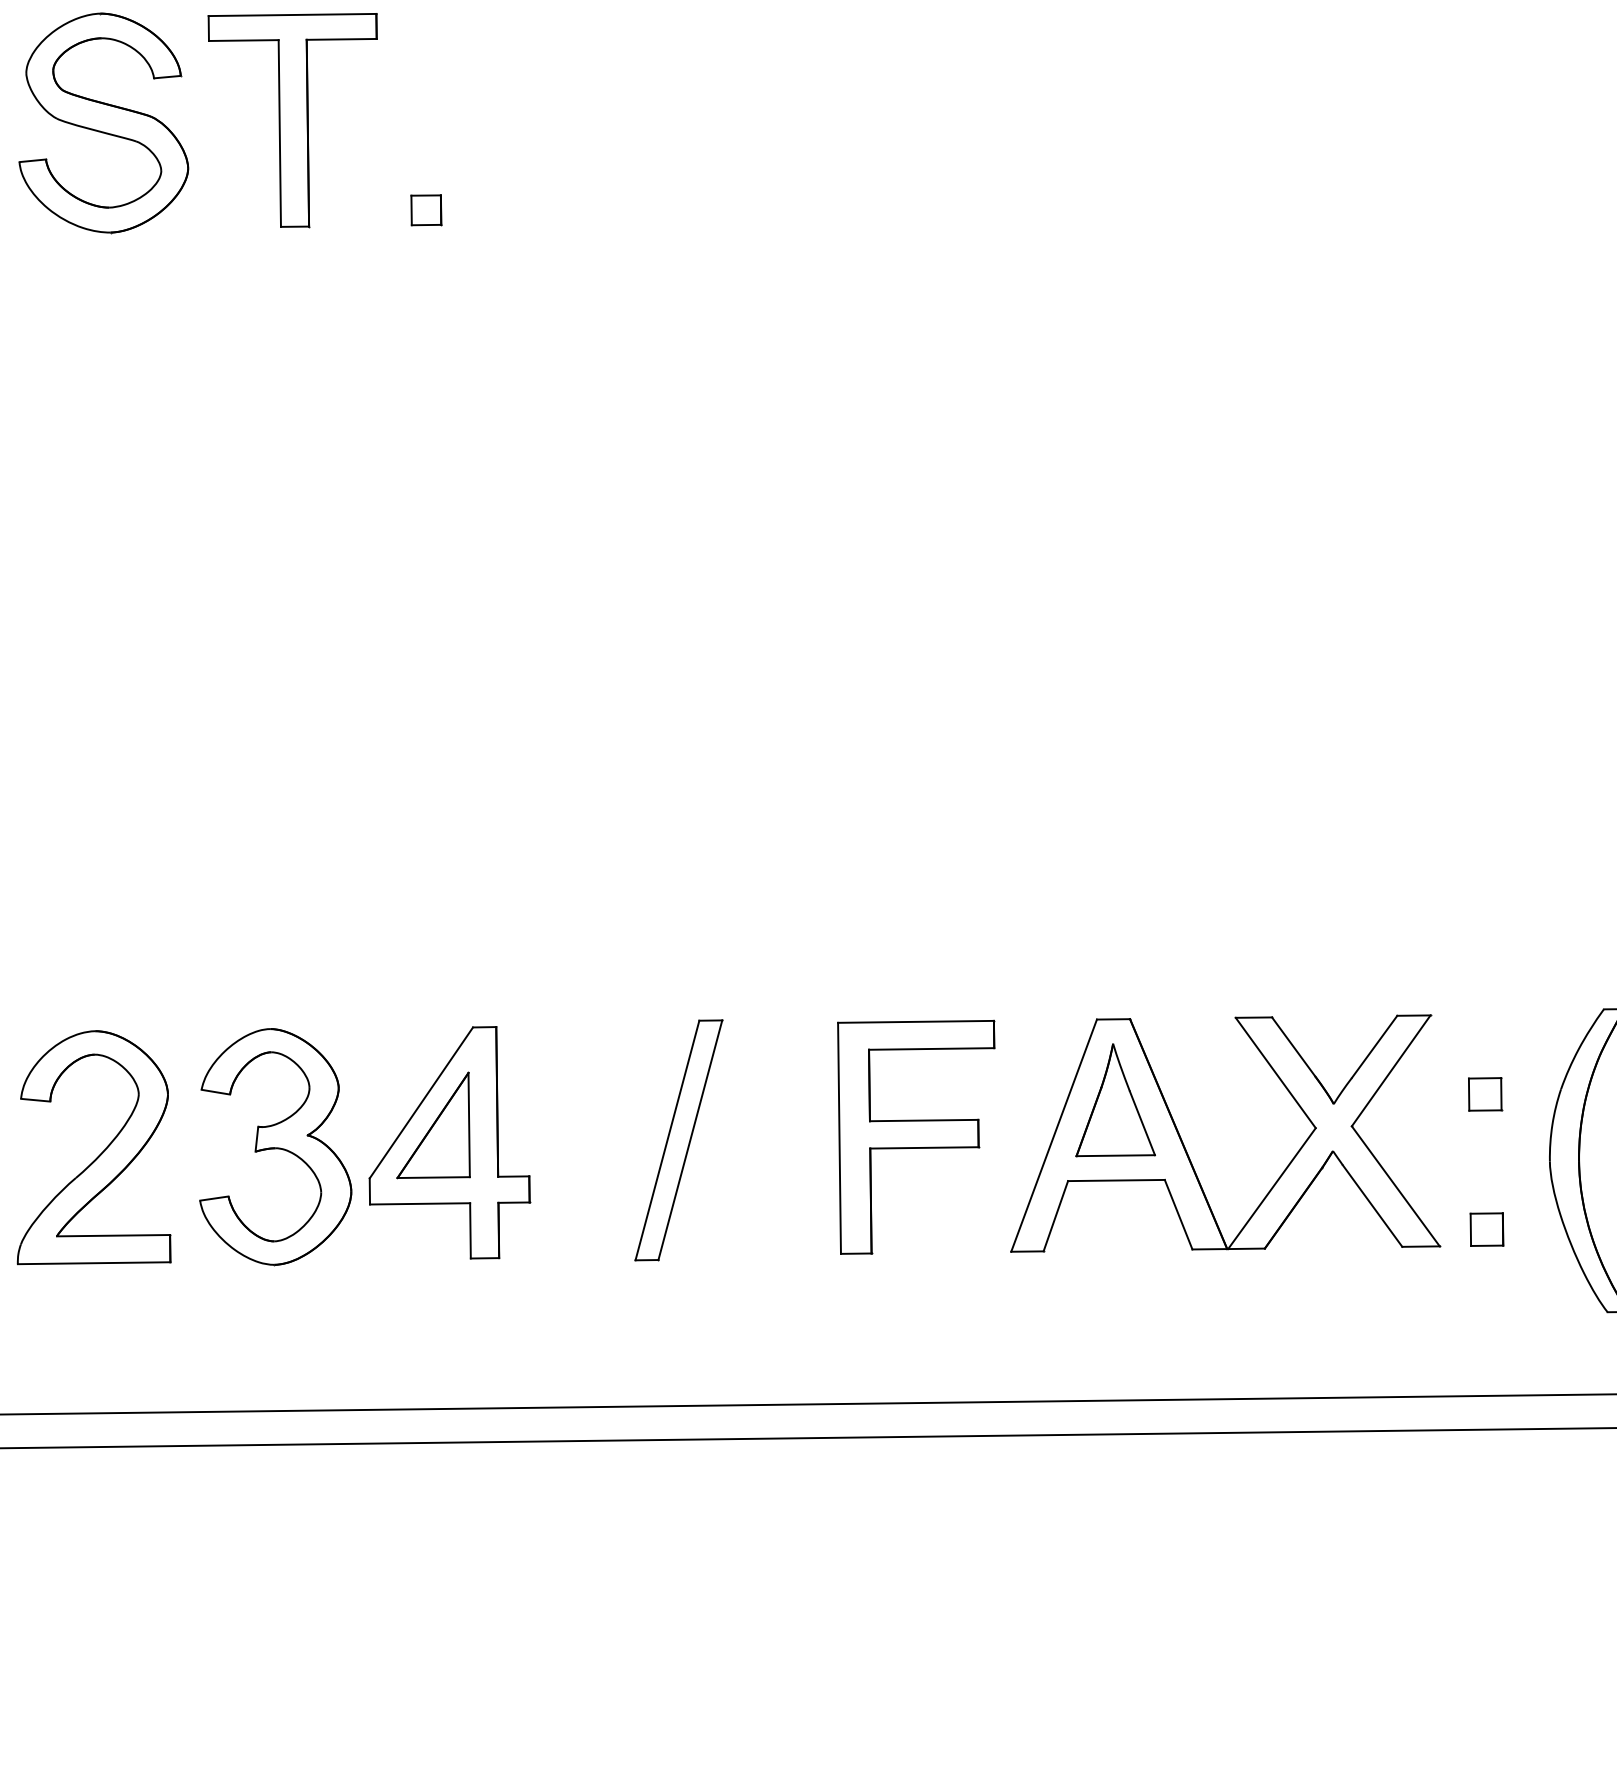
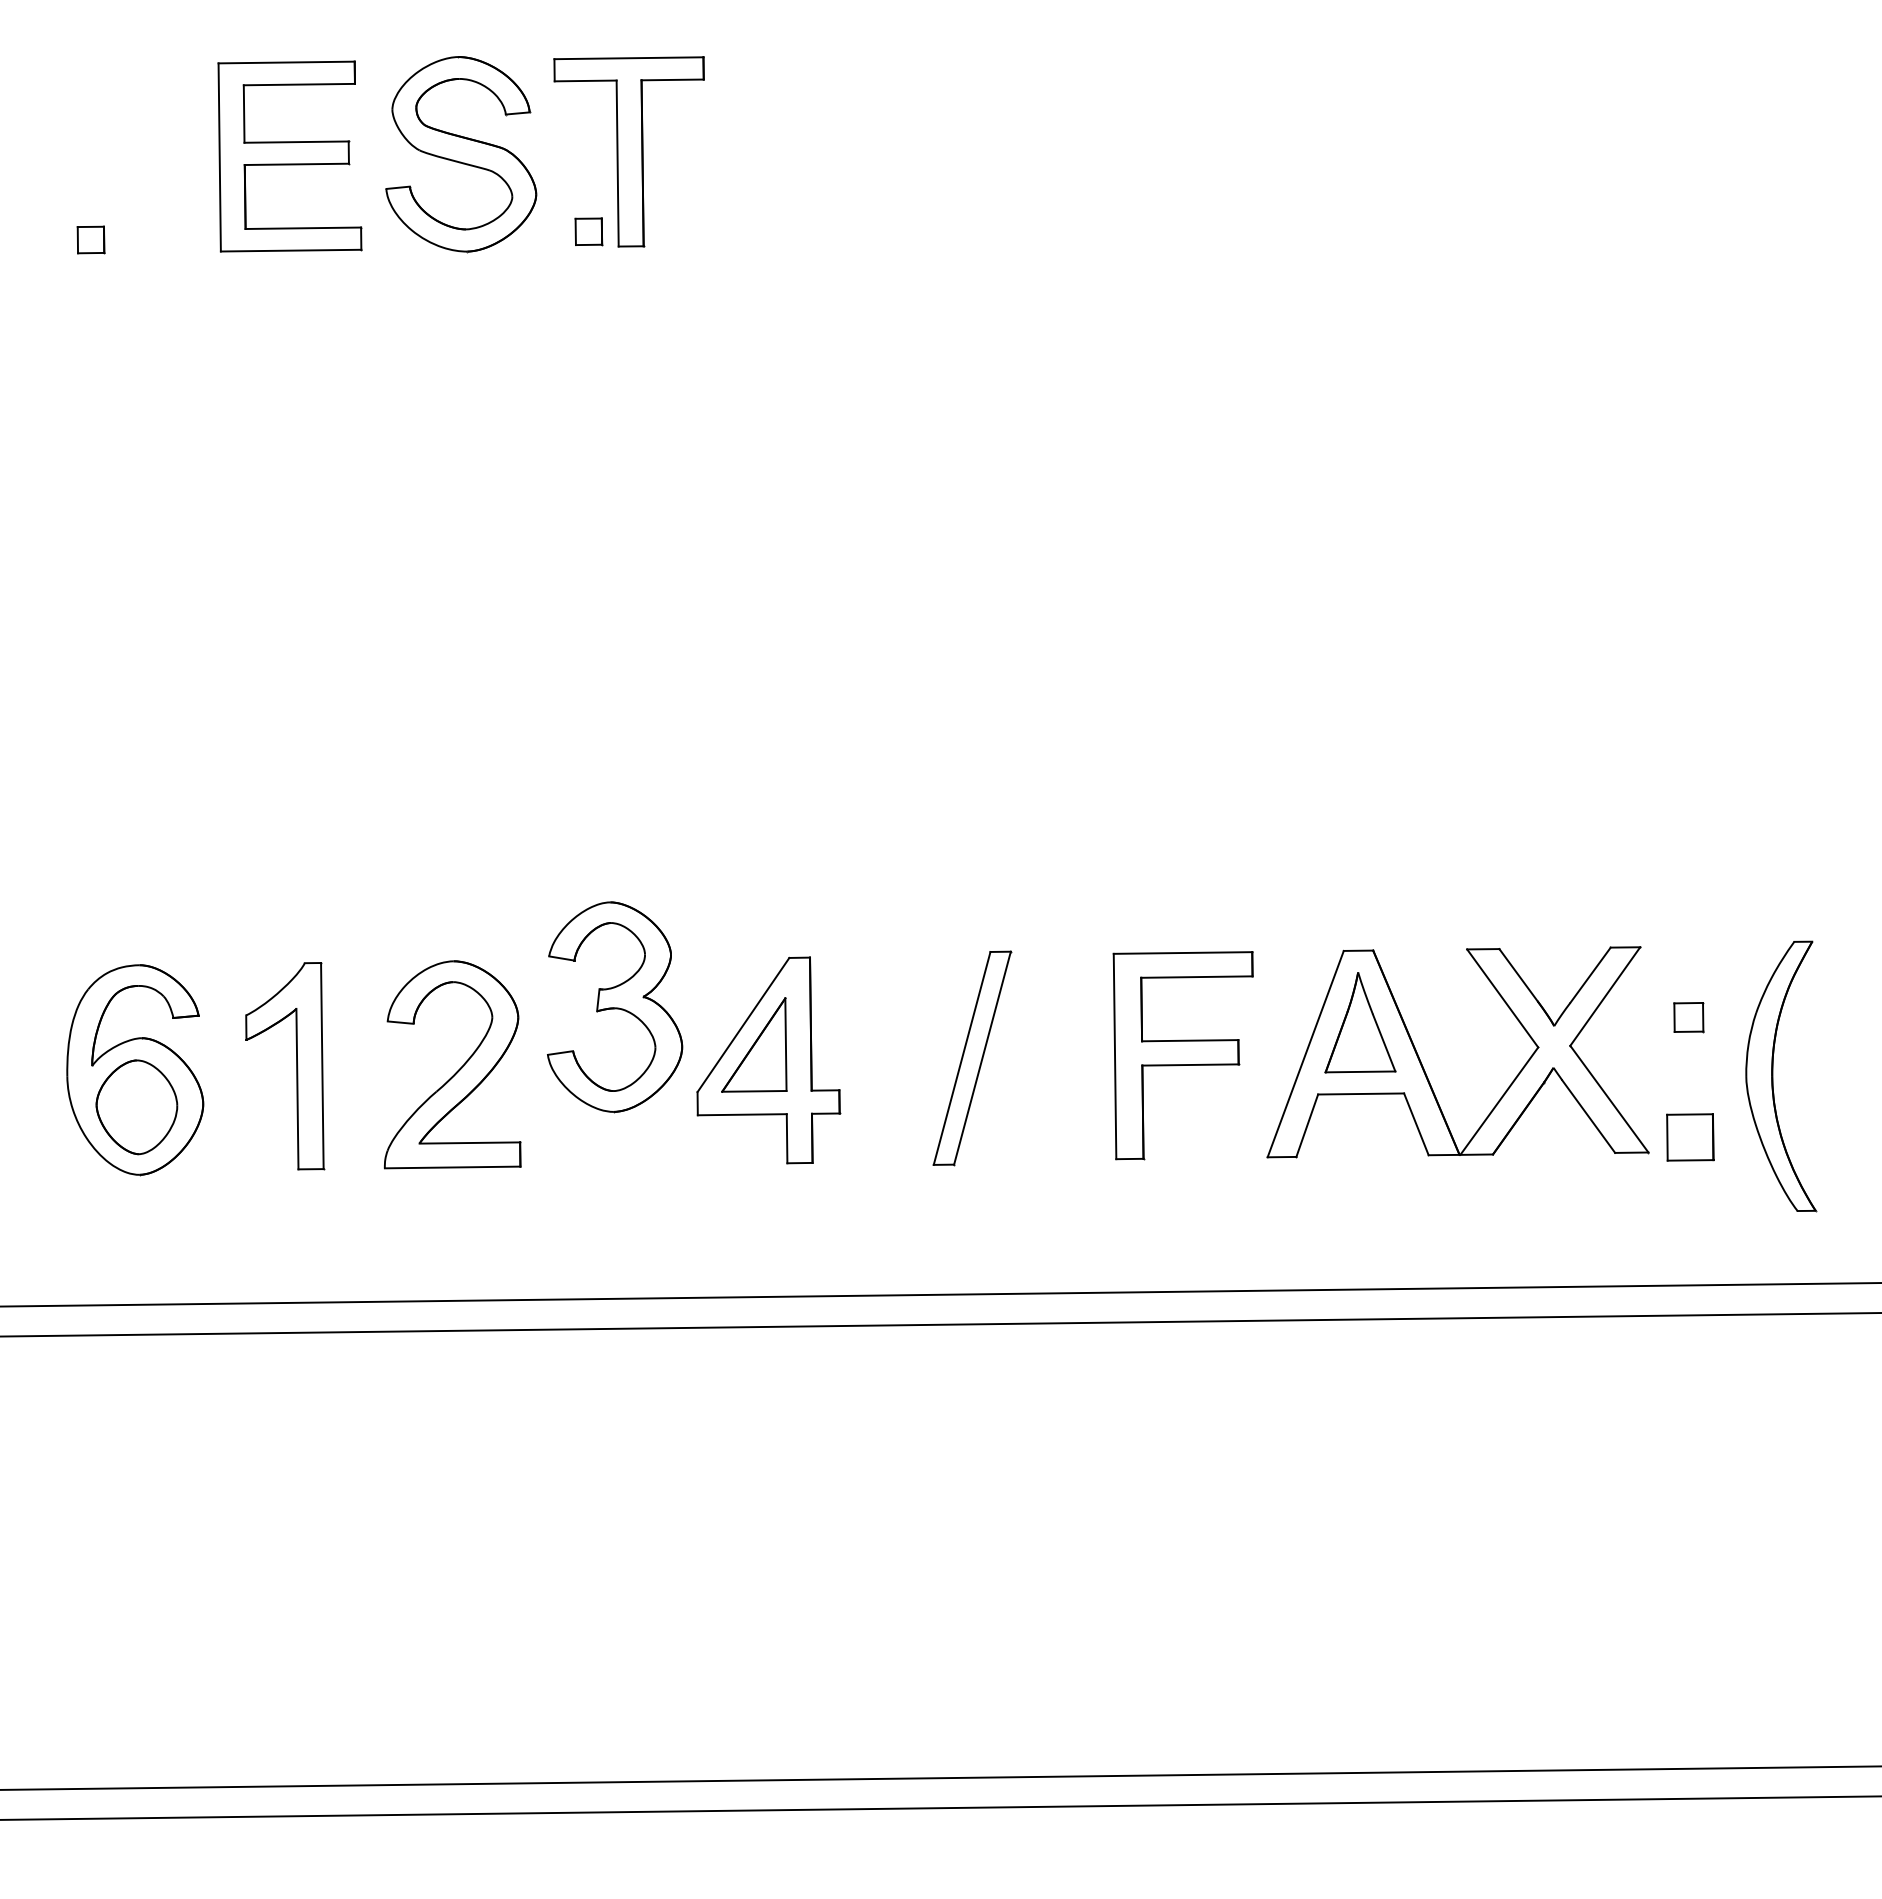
part: (425, 209) -> (588, 231), moved
part: (276, 1147) -> (615, 1007), moved
part: (1487, 1229) -> (1690, 1137), size x1.6

